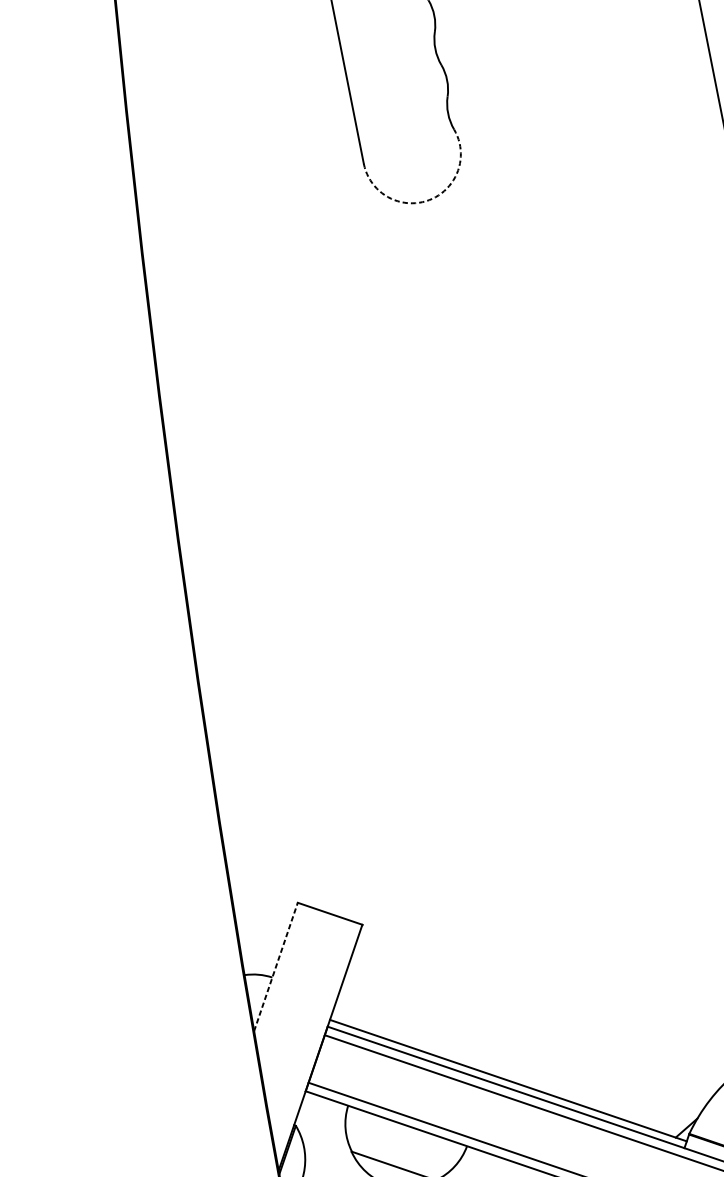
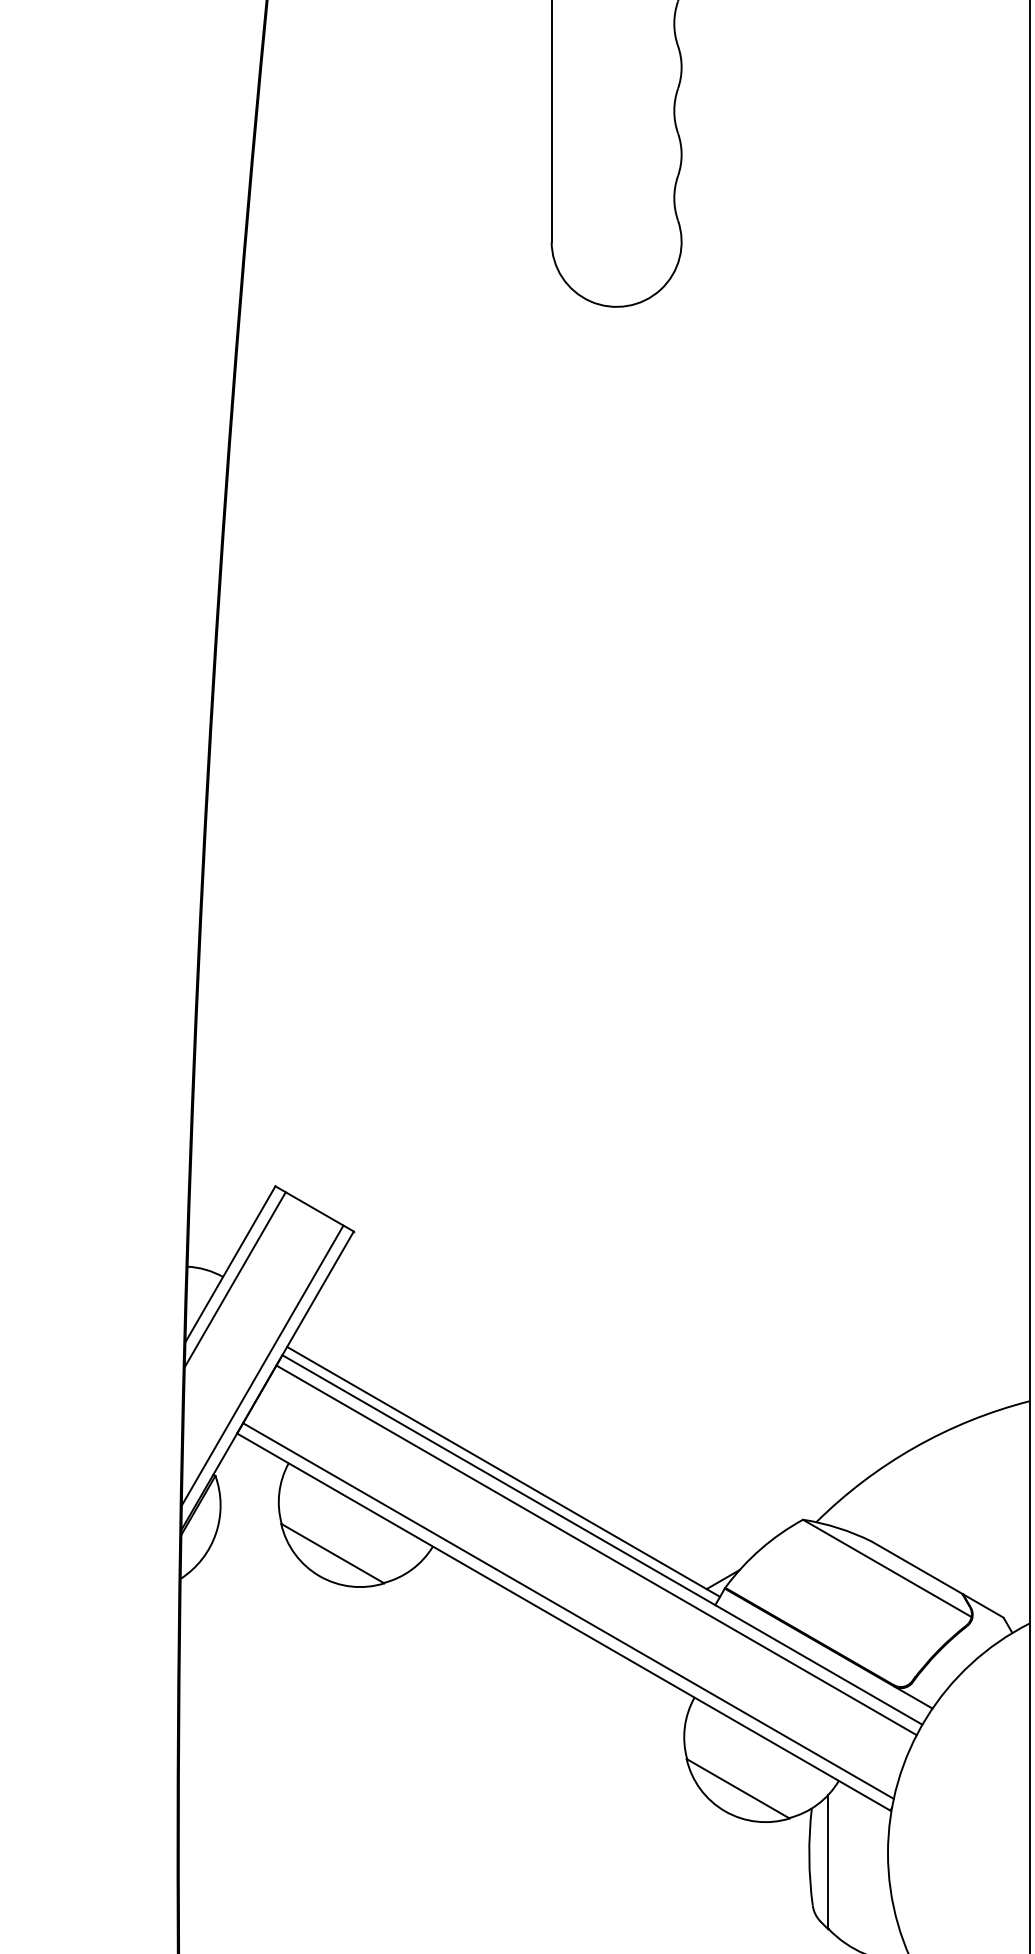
arc: (429, 200) -> (627, 306), dashed -> solid
line: (276, 967) -> (230, 1264), dashed -> solid
line: (281, 977) -> (234, 1279), added
line: (314, 1037) -> (262, 1365), added

